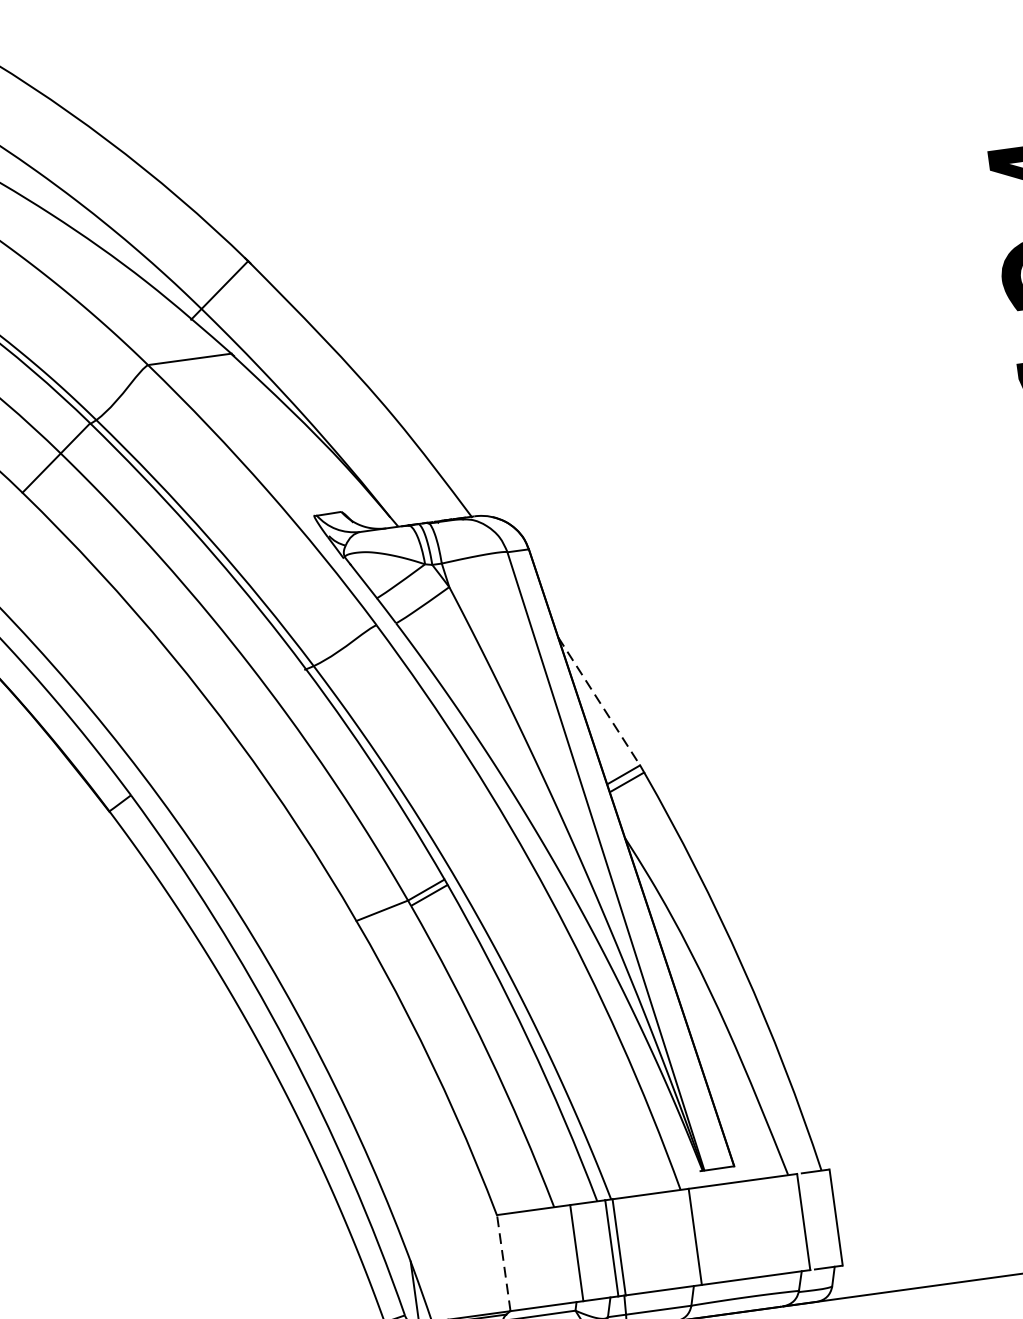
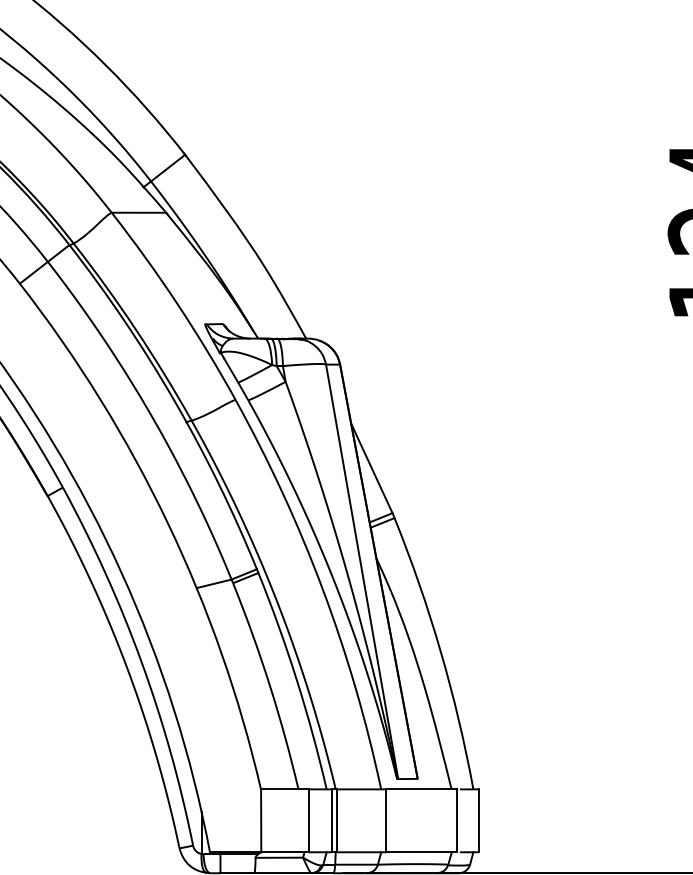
line: (600, 701) -> (372, 468), dashed -> solid
line: (504, 1262) -> (261, 820), dashed -> solid

